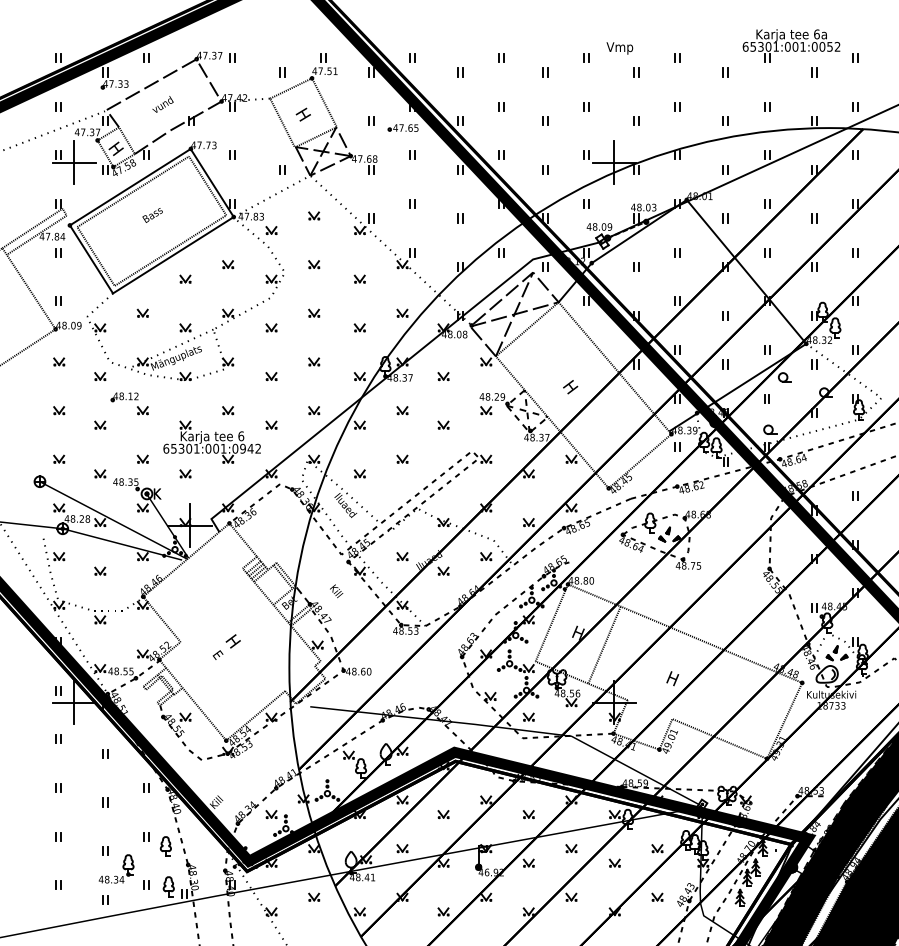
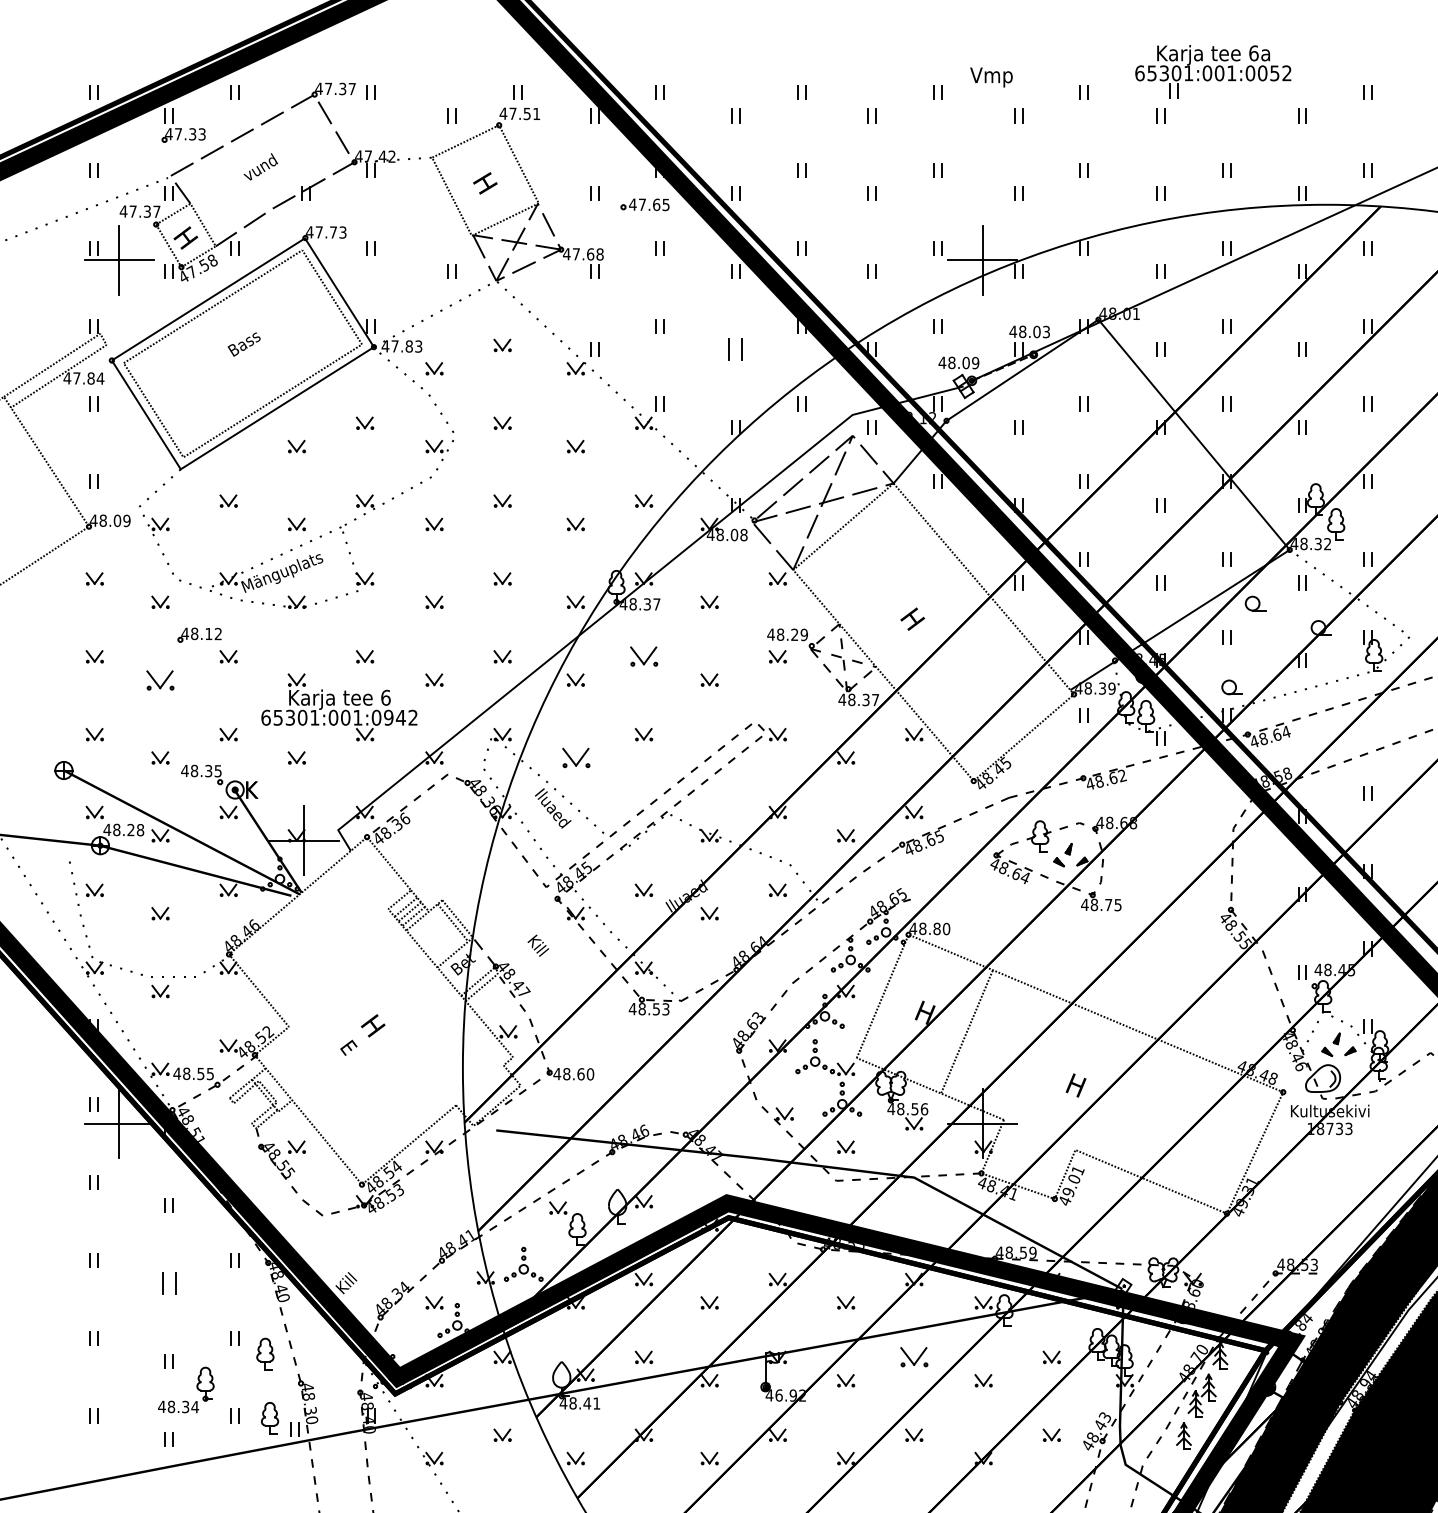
part: (791, 45) -> (1213, 71), moved
part: (460, 218) -> (736, 349), size x1.6
part: (402, 410) -> (643, 656), size x1.6
part: (100, 424) -> (160, 678), size x1.6
part: (359, 473) -> (575, 757), size x1.6
part: (105, 802) -> (168, 1283), size x1.6
part: (571, 848) -> (914, 1357), size x1.6

